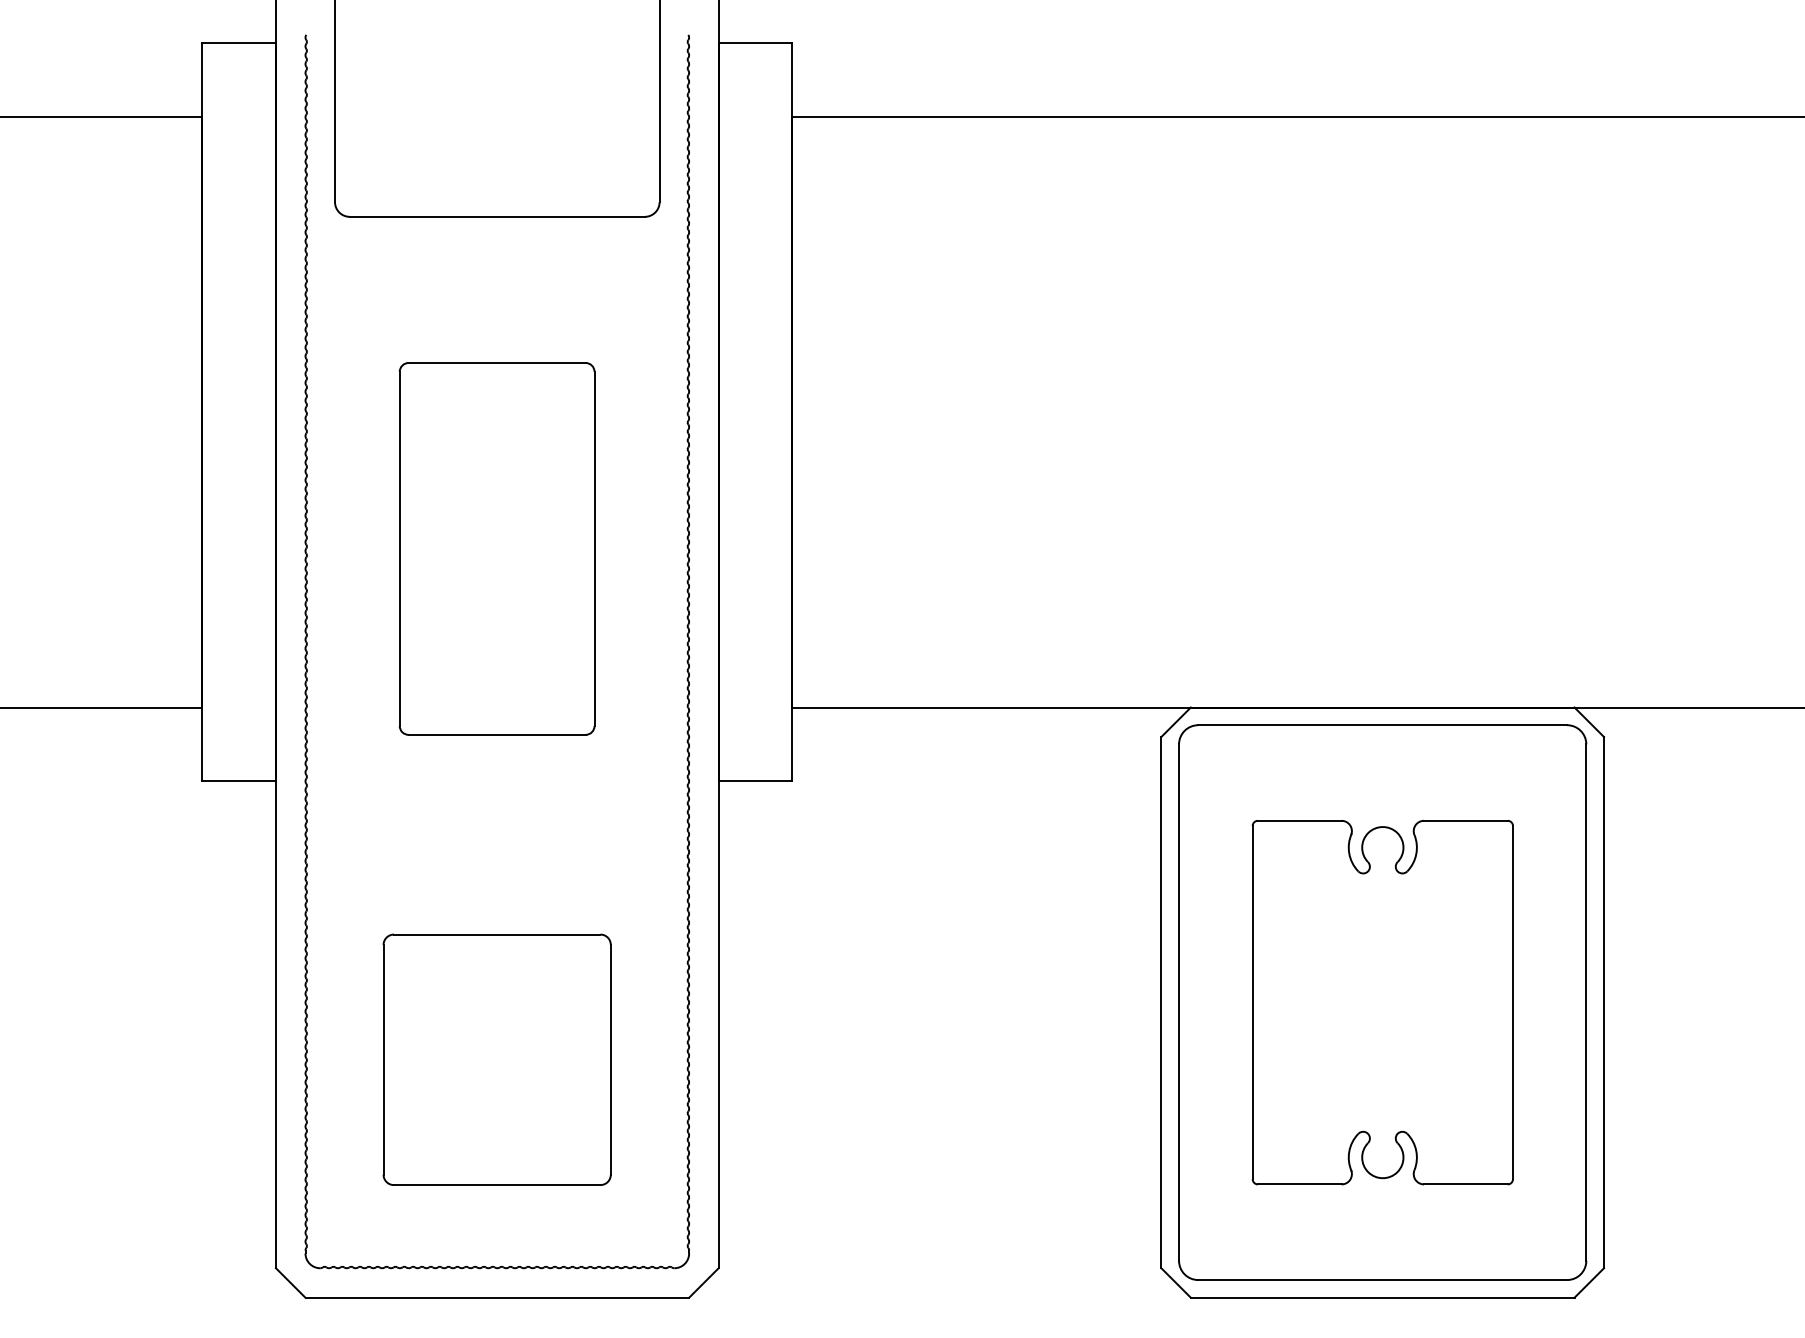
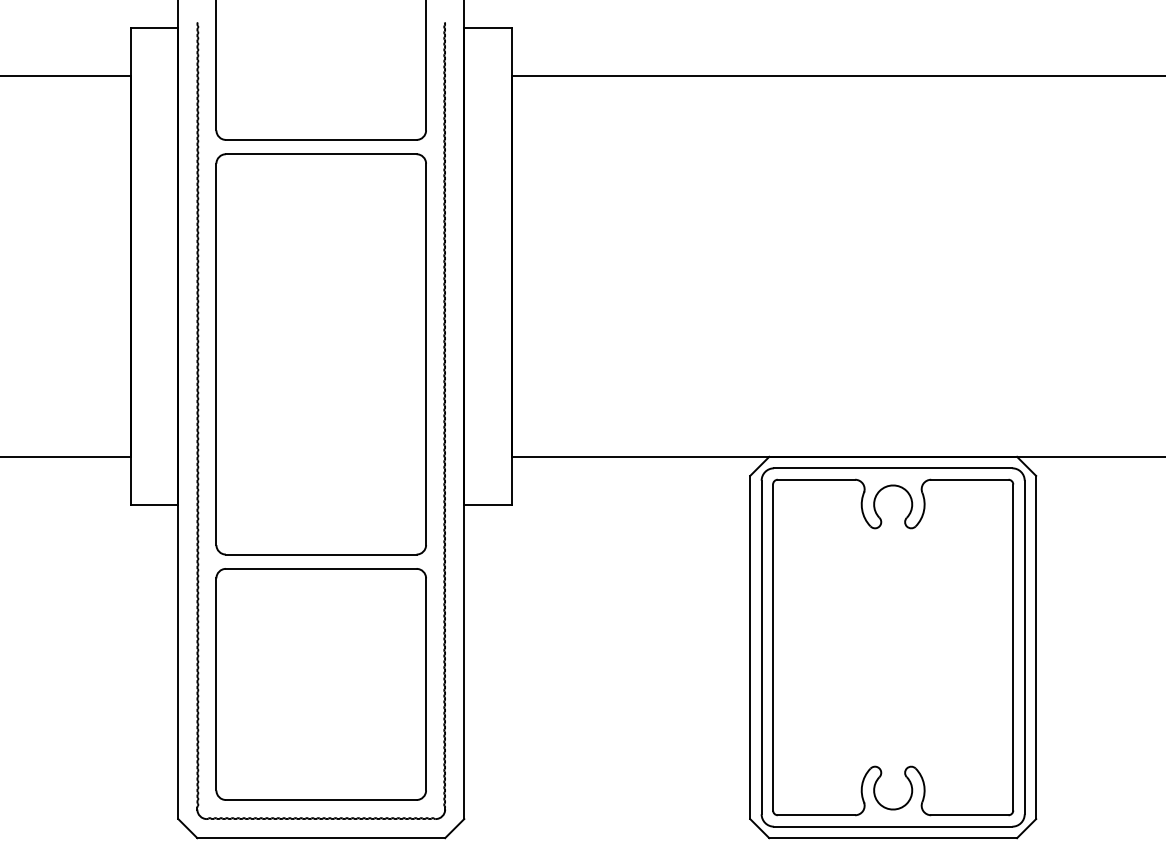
part: (496, 549) -> (320, 354), size x1.67
part: (1383, 1002) -> (893, 647), size x1.43
part: (496, 1059) -> (320, 684), size x1.43

